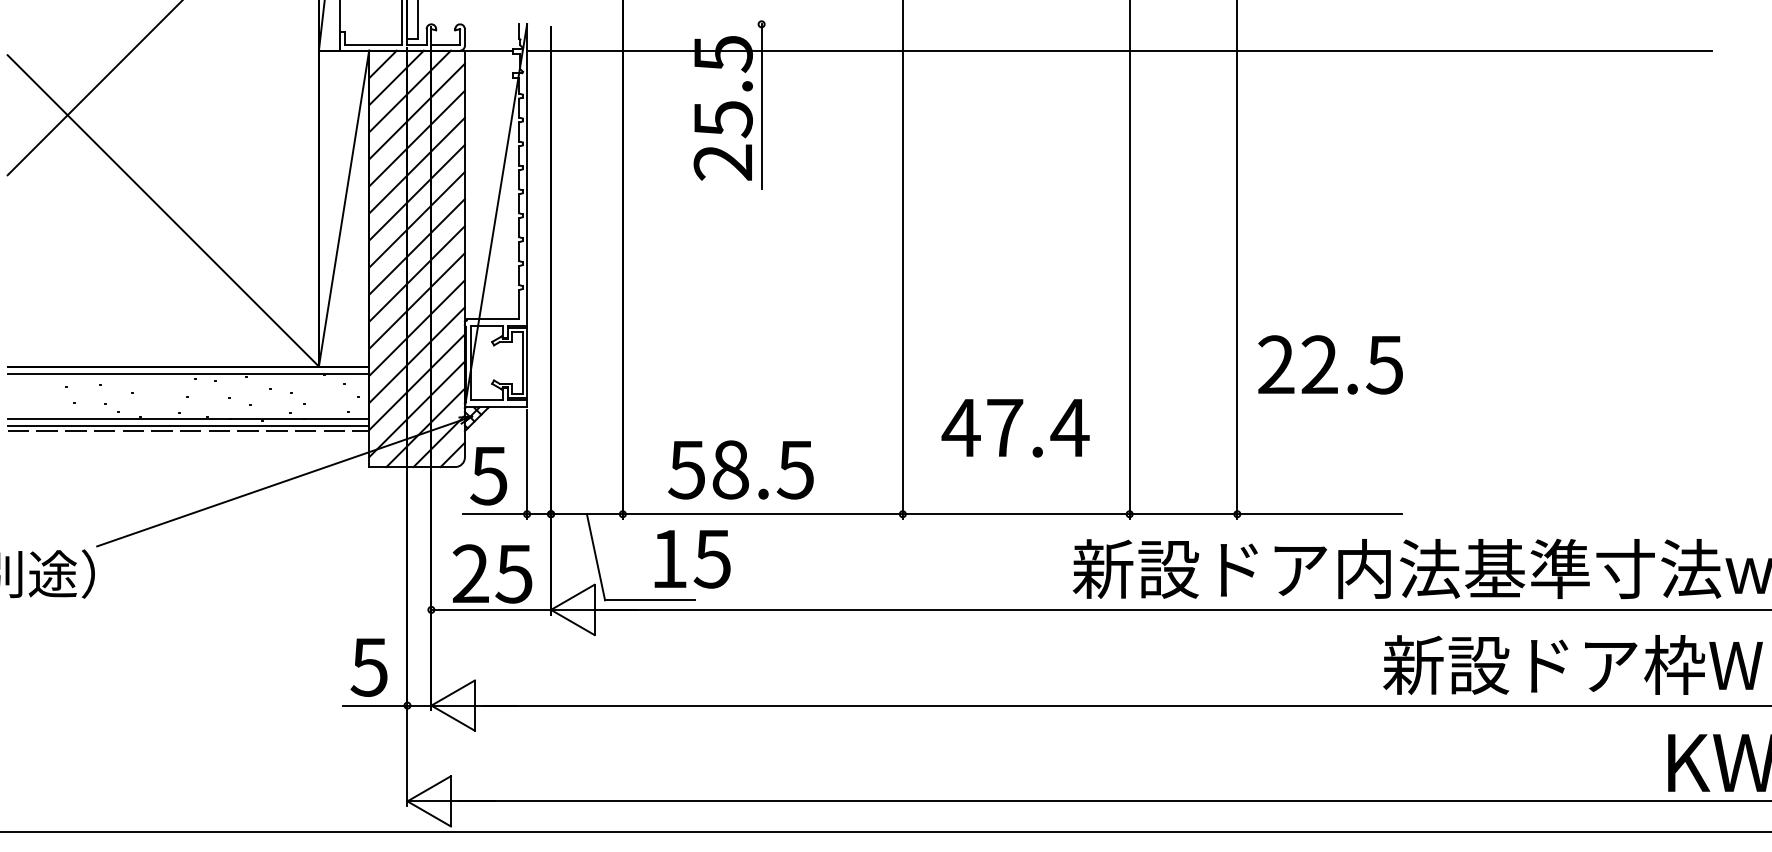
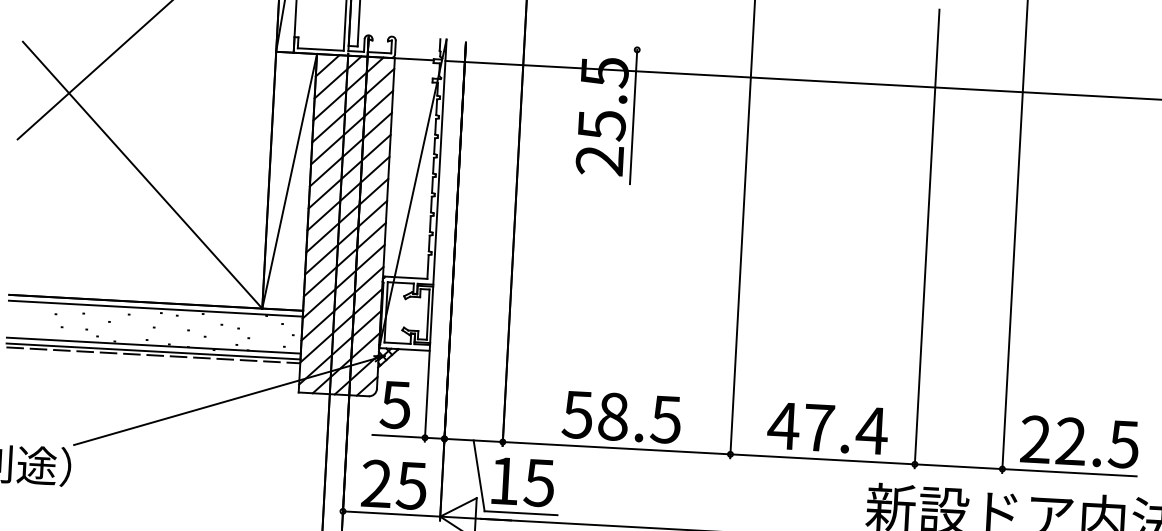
text: (1330, 364) -> (1079, 441), moved
text: (1015, 428) -> (827, 428), moved
text: (740, 469) -> (621, 416), moved
text: (692, 559) -> (523, 482), moved

